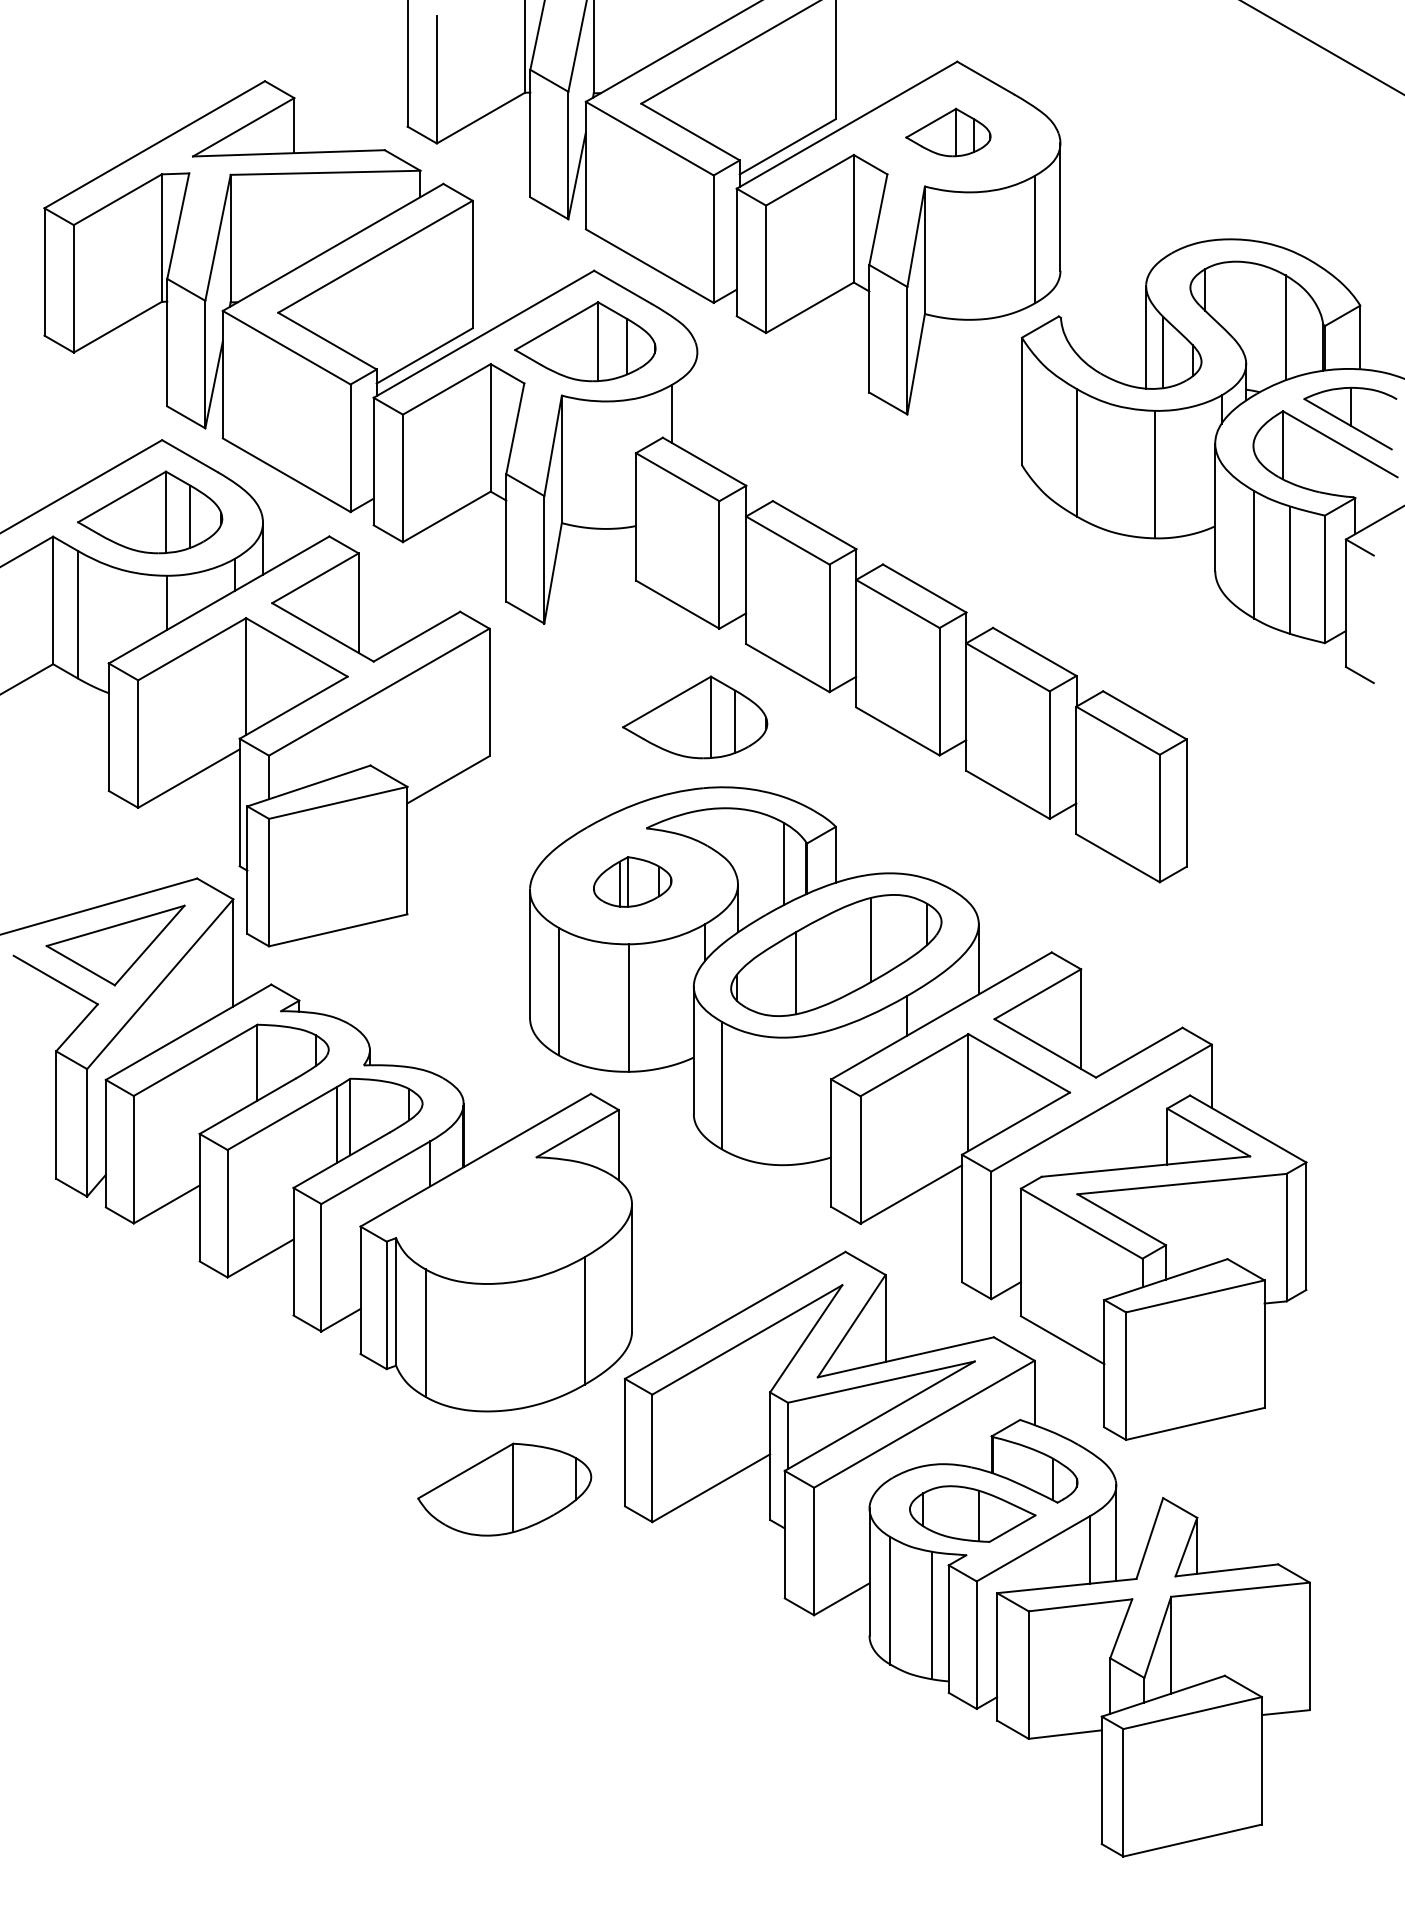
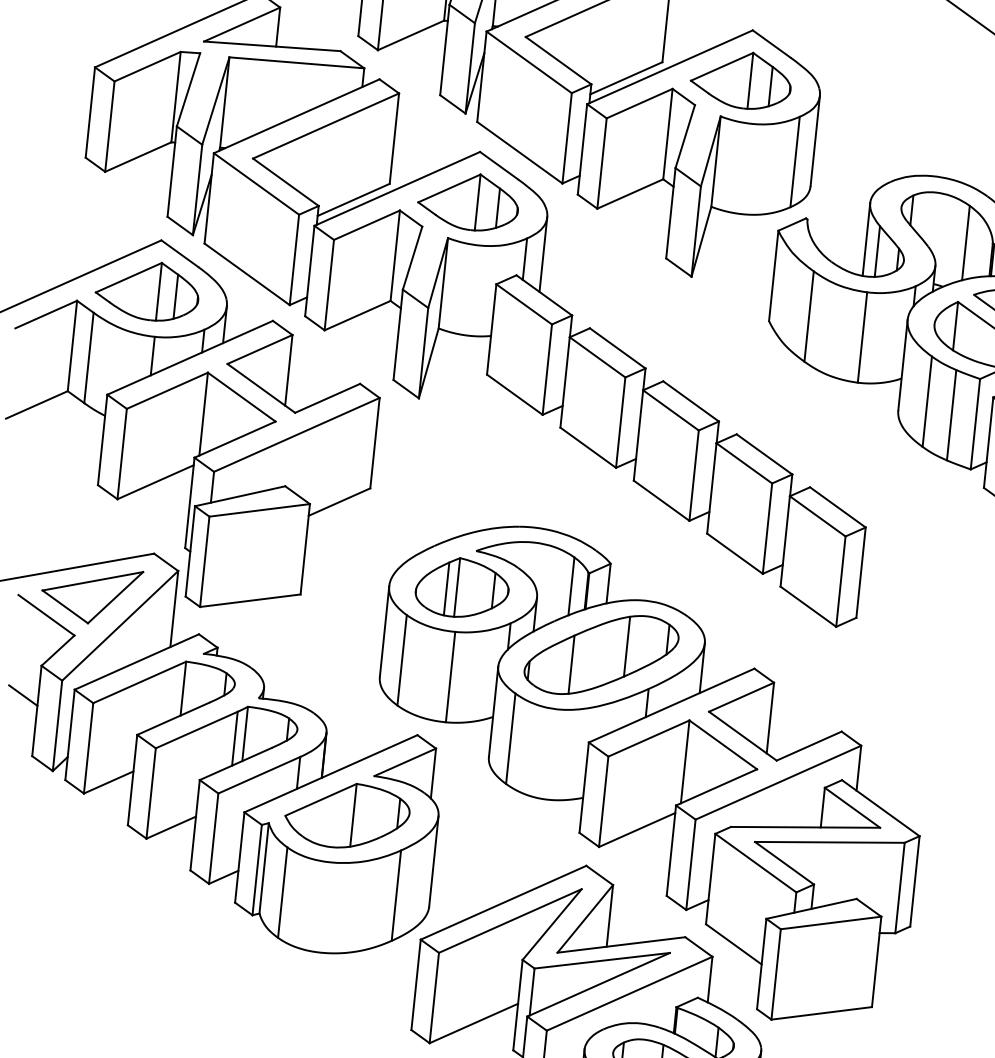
part: (948, 132) -> (741, 79), size x1.67
line: (697, 404) -> (543, 254), added
part: (695, 717) -> (519, 476), removed
part: (632, 881) -> (462, 587), size x1.67
line: (34, 1095) -> (22, 695), added
part: (504, 1489) -> (347, 815), moved

